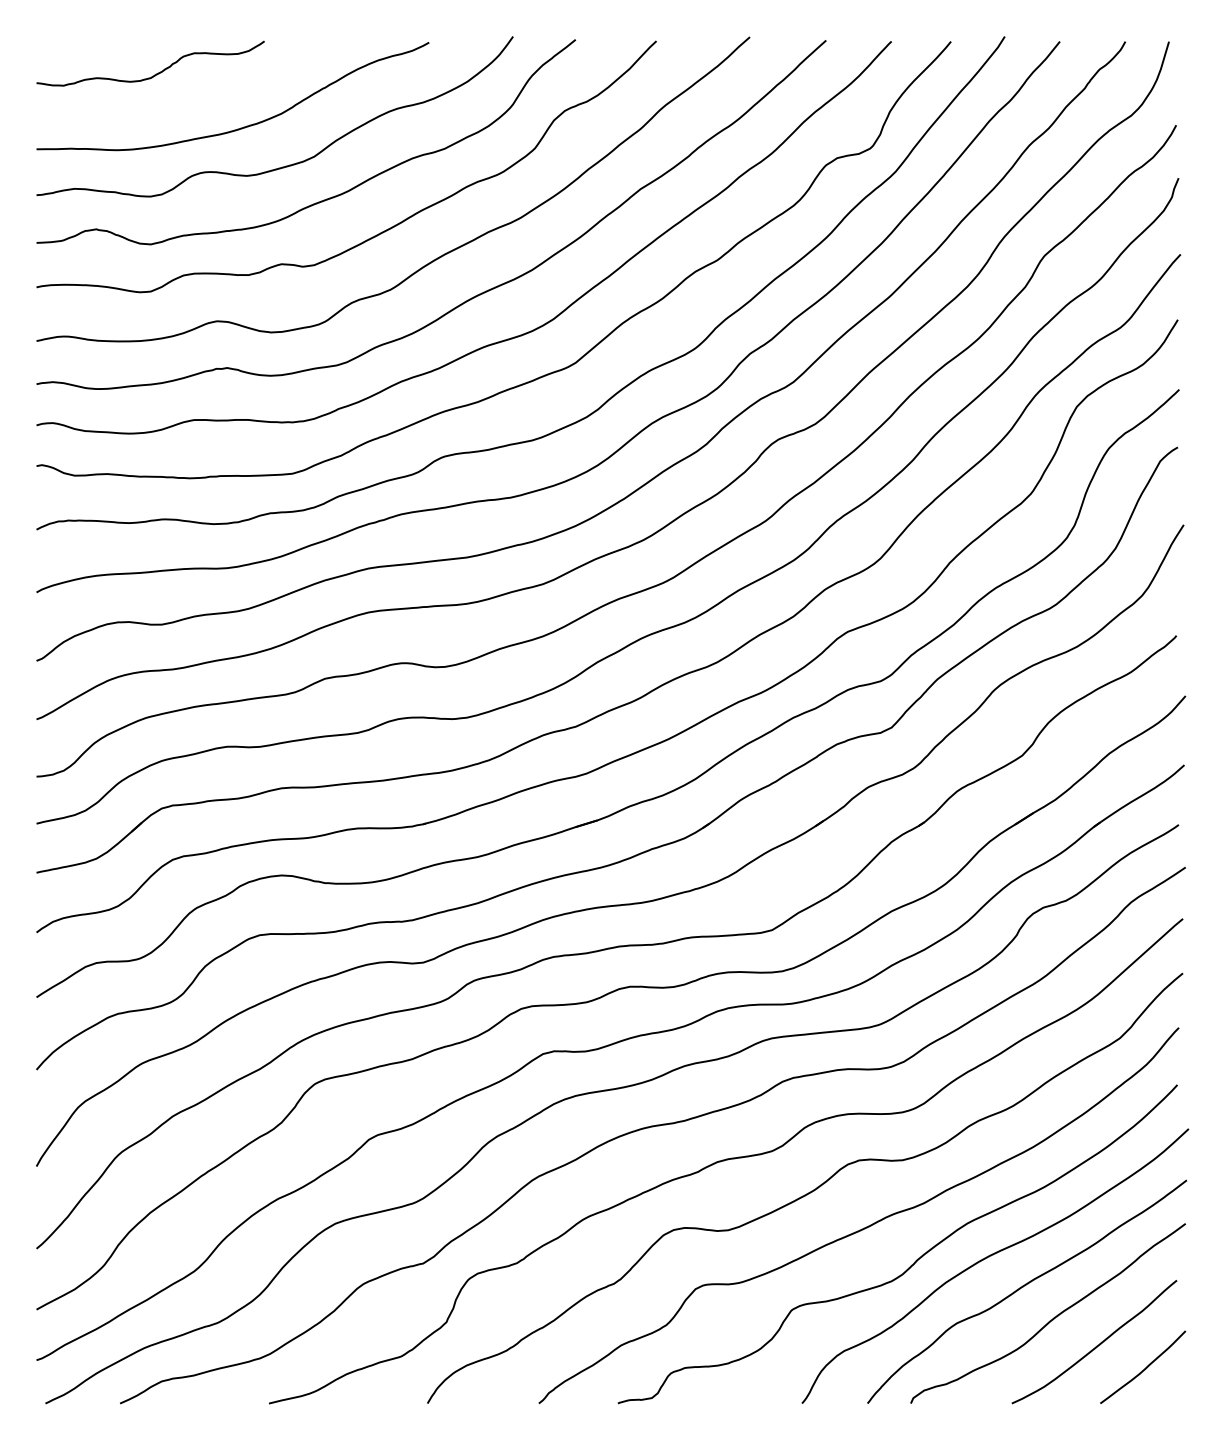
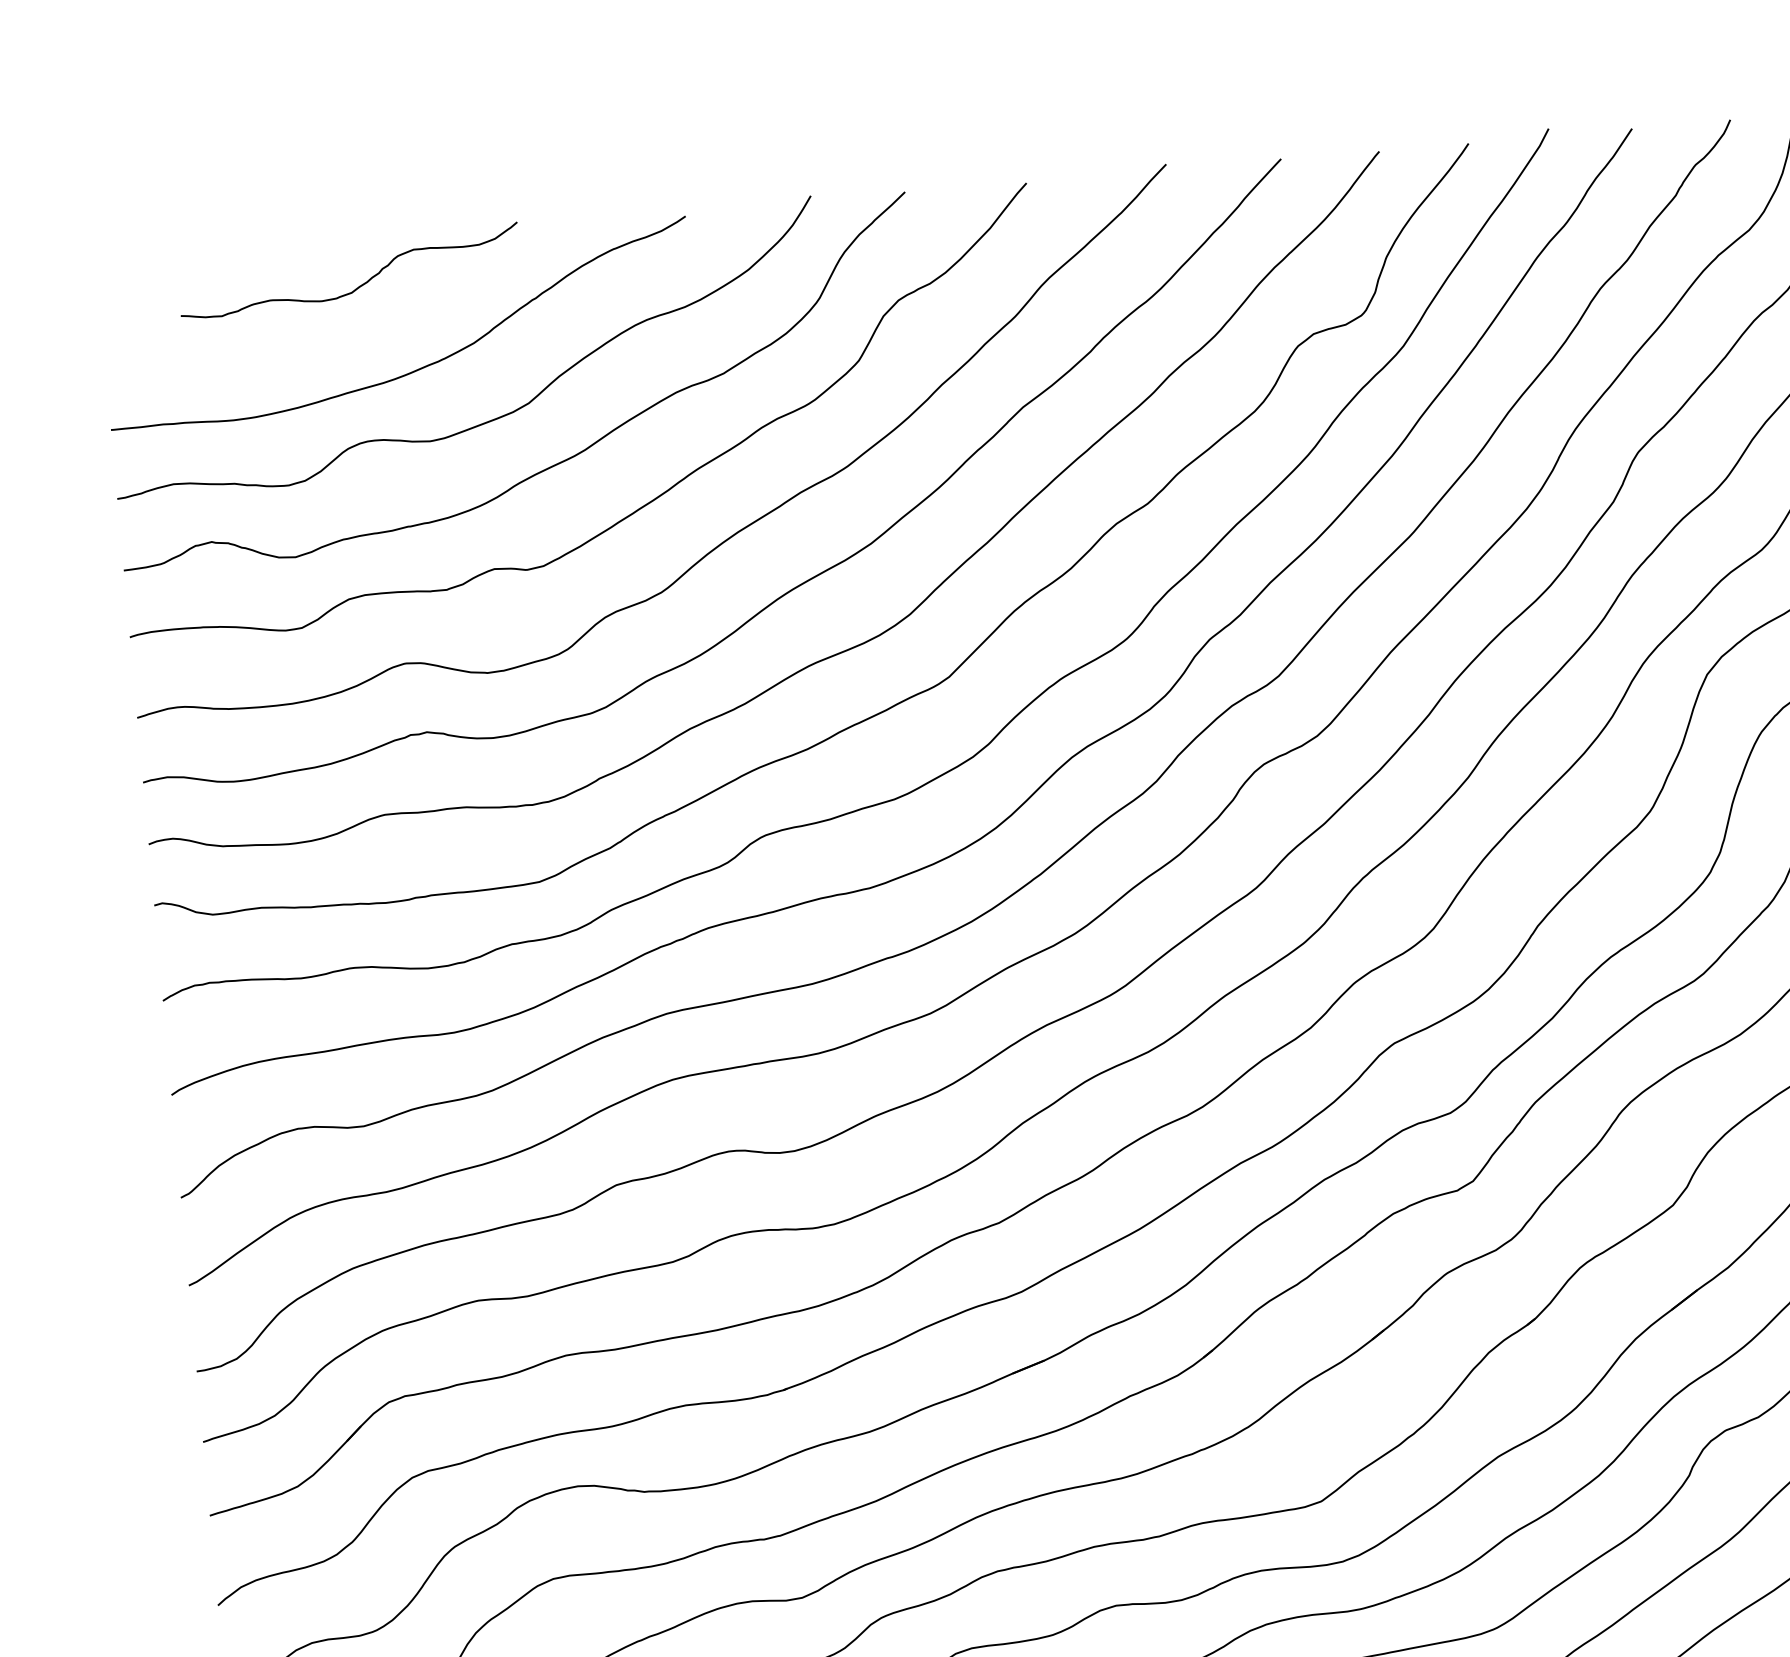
curve: (156, 73) -> (359, 285), moved

